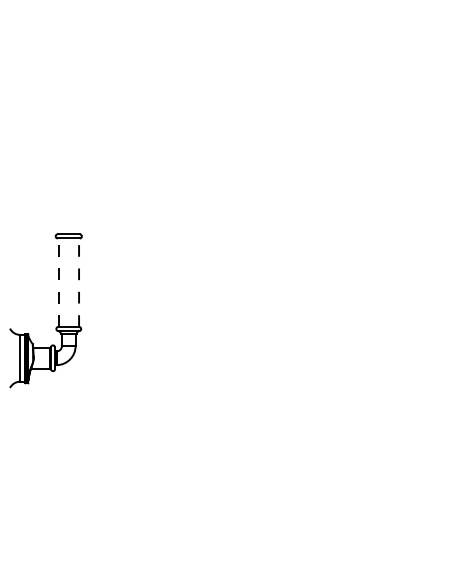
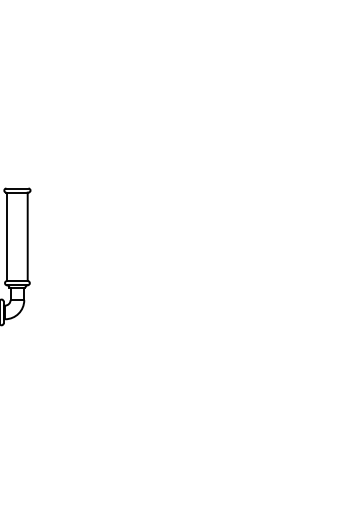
line: (58, 282) -> (7, 236), dashed -> solid
line: (79, 282) -> (28, 236), dashed -> solid

